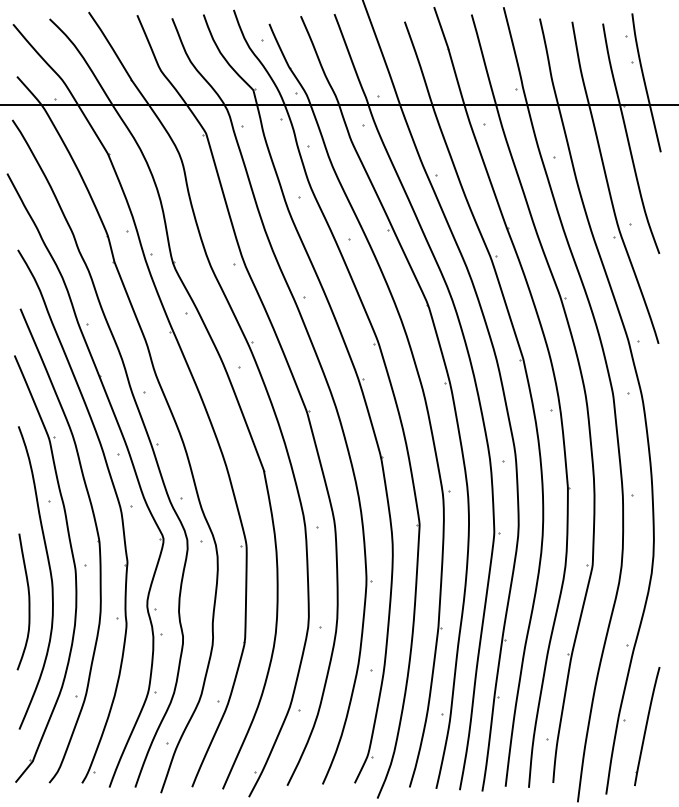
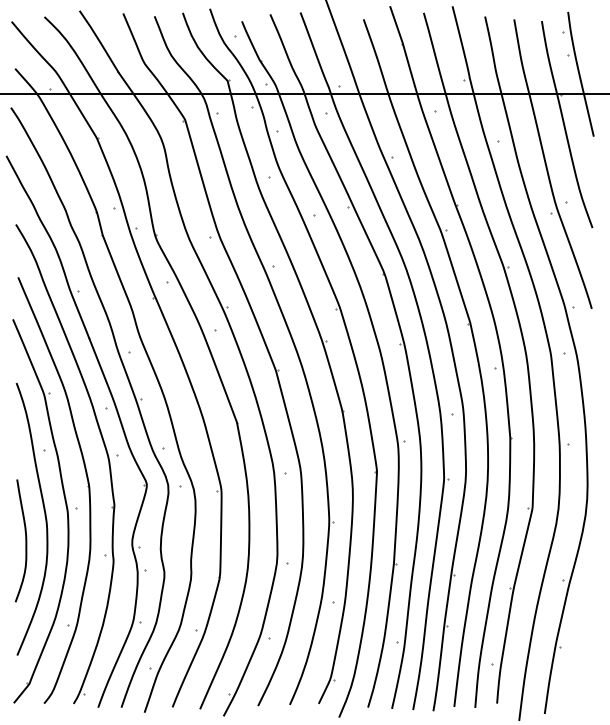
part: (647, 726) -> (581, 652), removed

